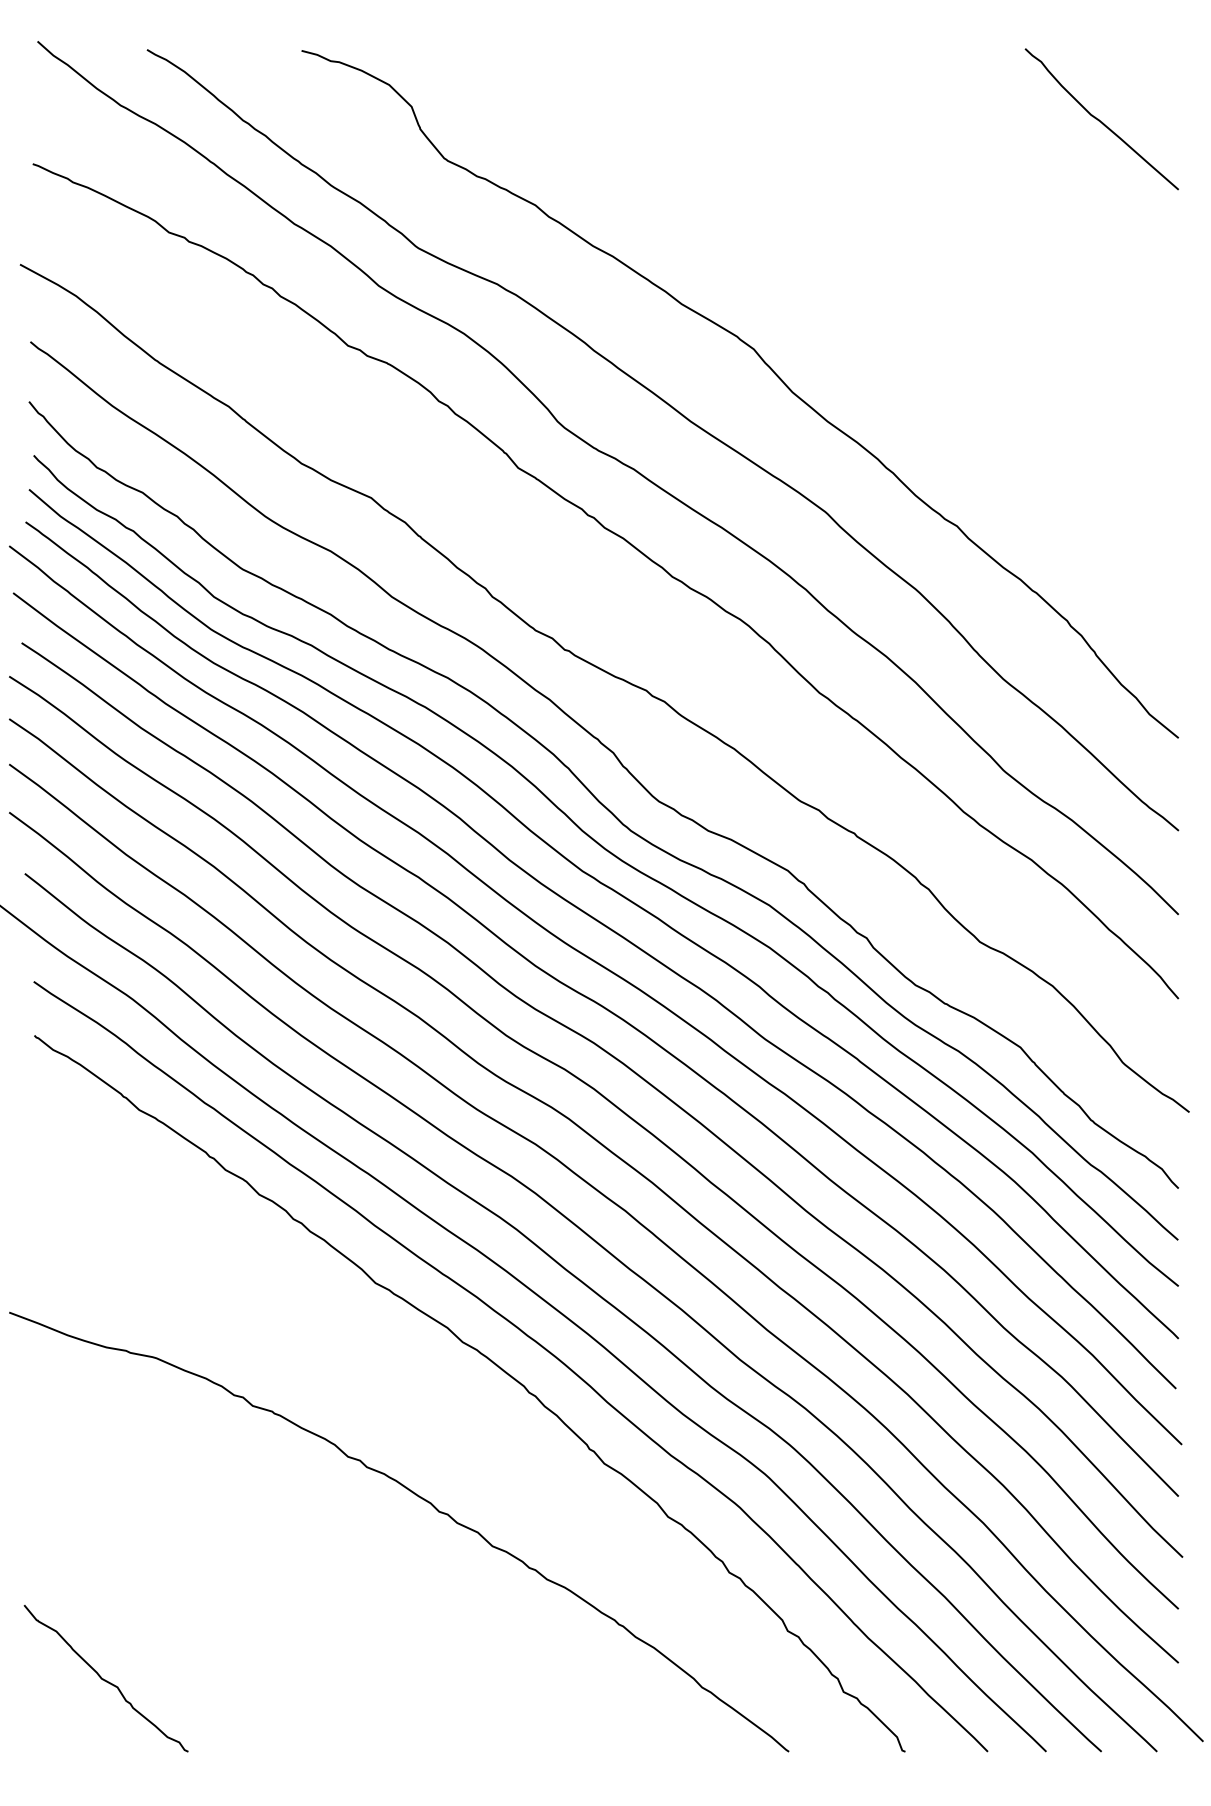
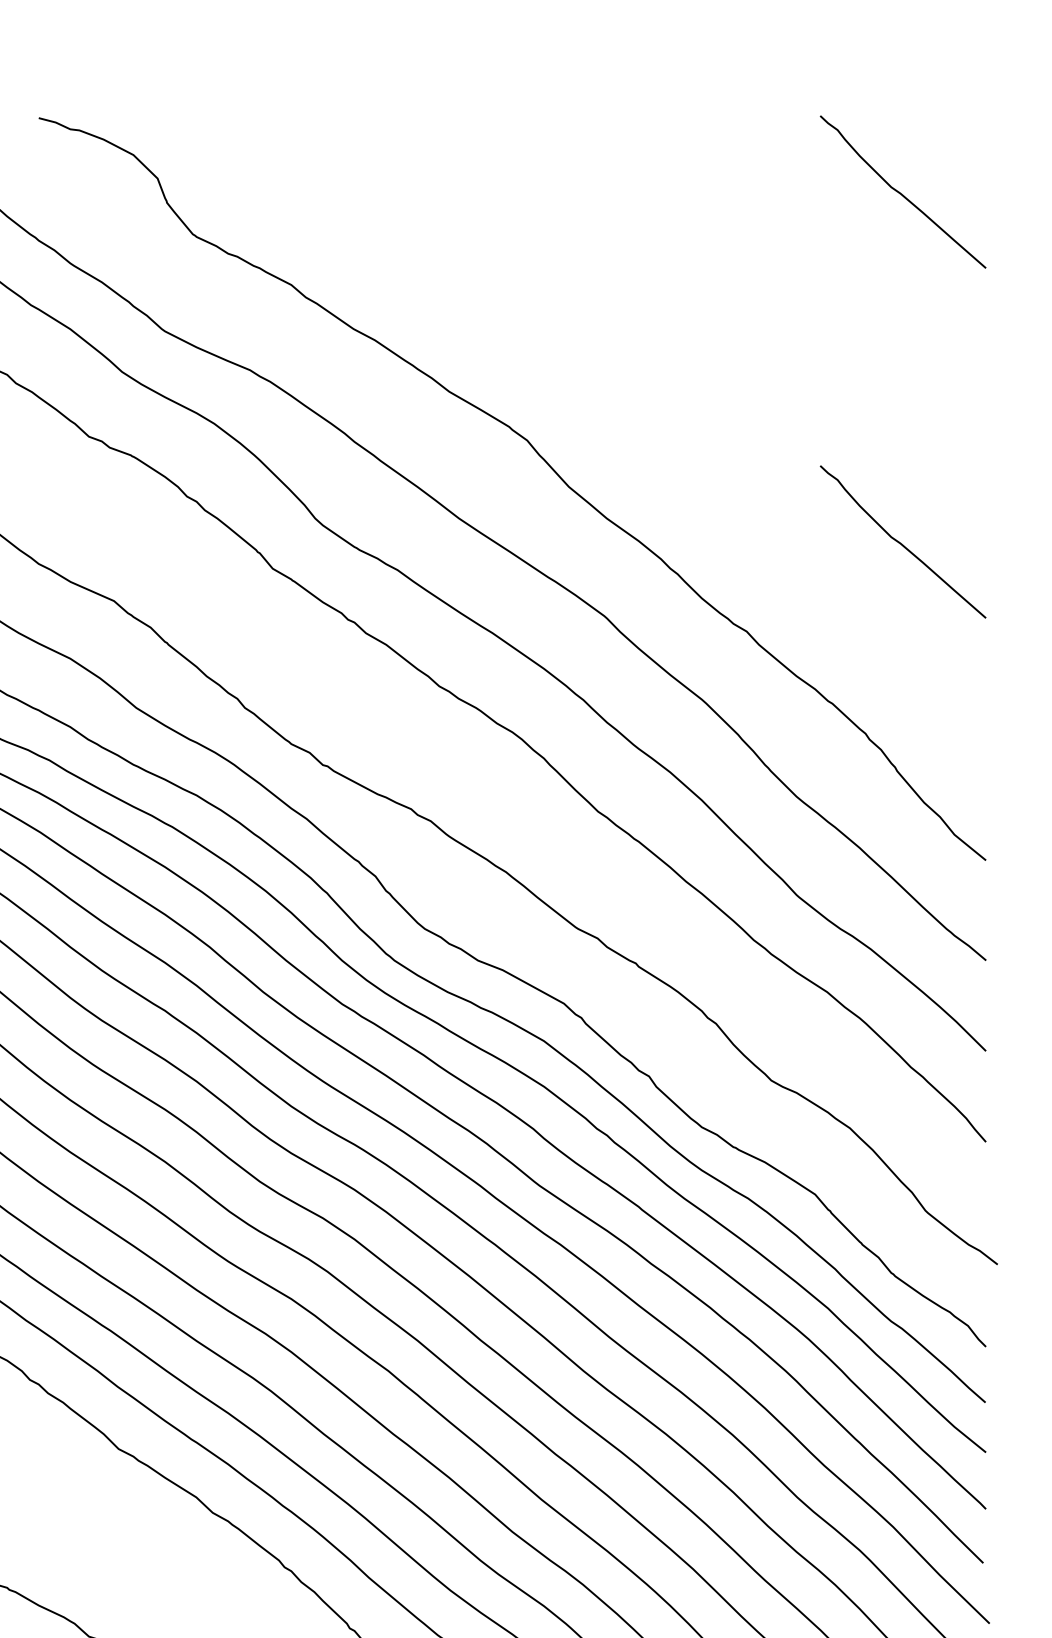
curve: (1100, 444) -> (901, 543), added

